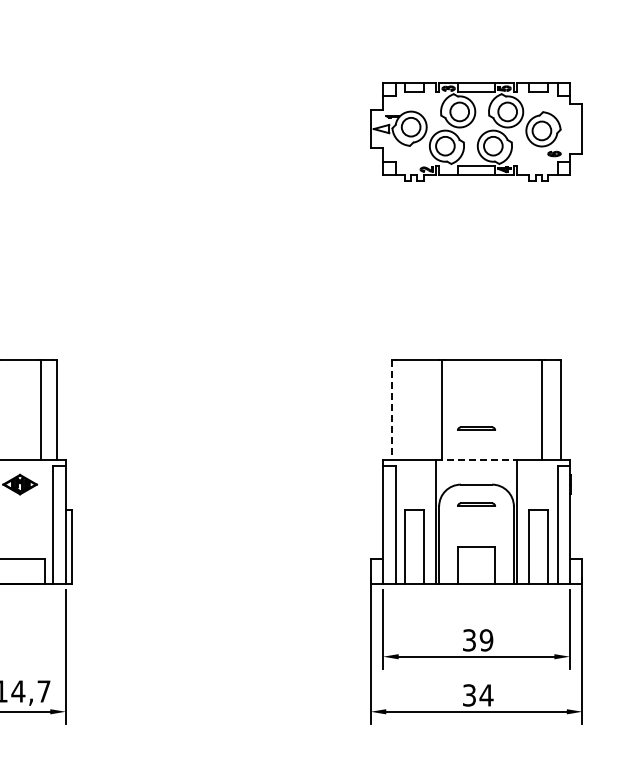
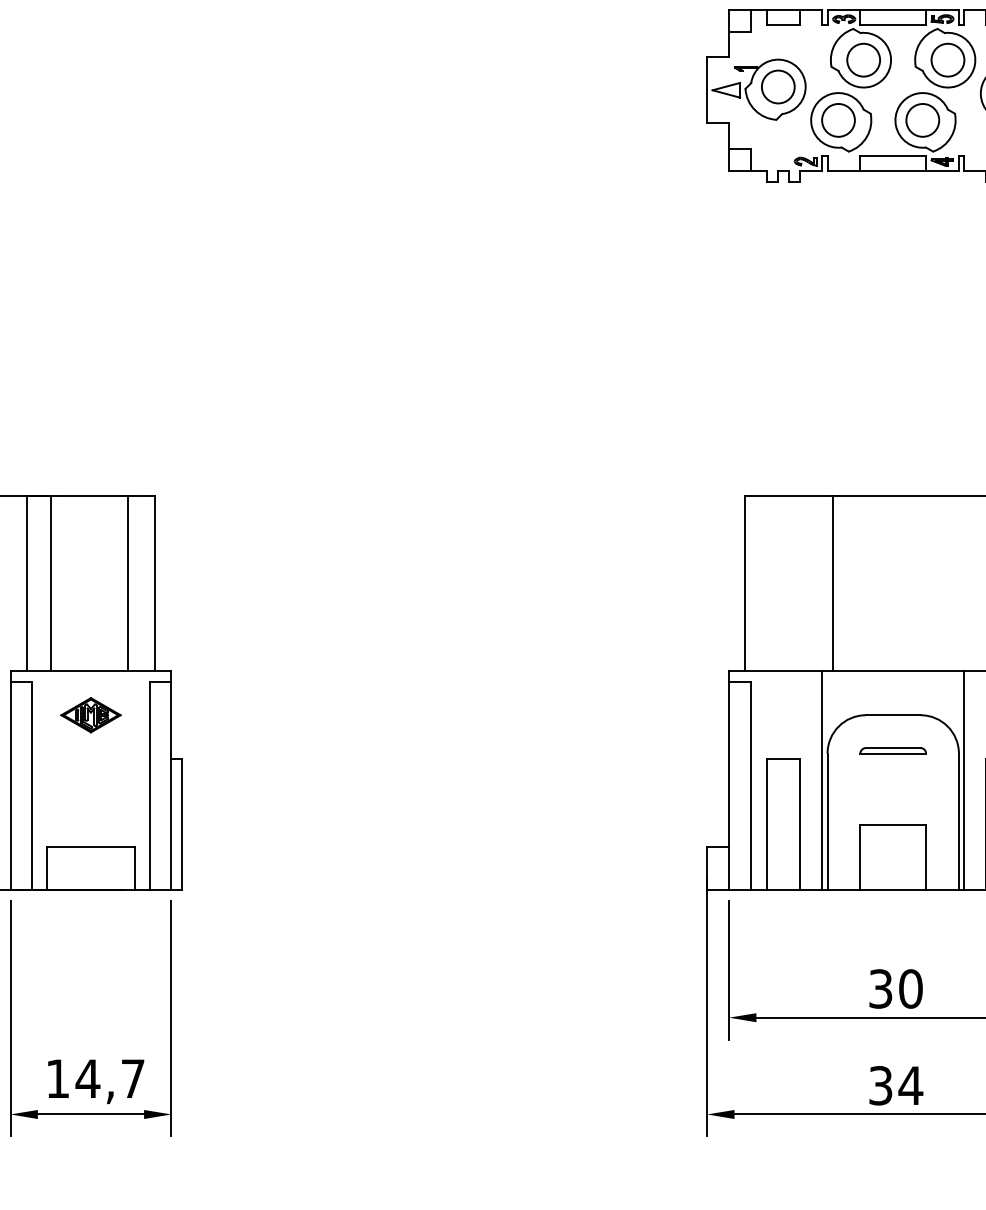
line: (392, 409) -> (745, 583), dashed -> solid
line: (476, 427) -> (893, 614), removed
line: (477, 459) -> (894, 671), dashed -> solid
text: (486, 640) -> (910, 989), 39 -> 30

